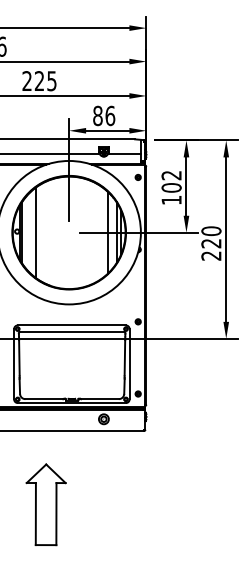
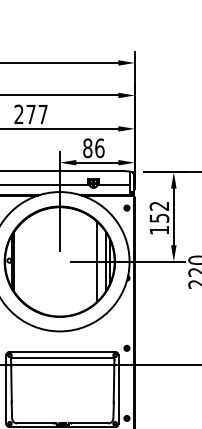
text: (45, 81) -> (36, 114), 225 -> 277
text: (171, 187) -> (159, 217), 102 -> 152
line: (35, 232) -> (27, 261), removed

